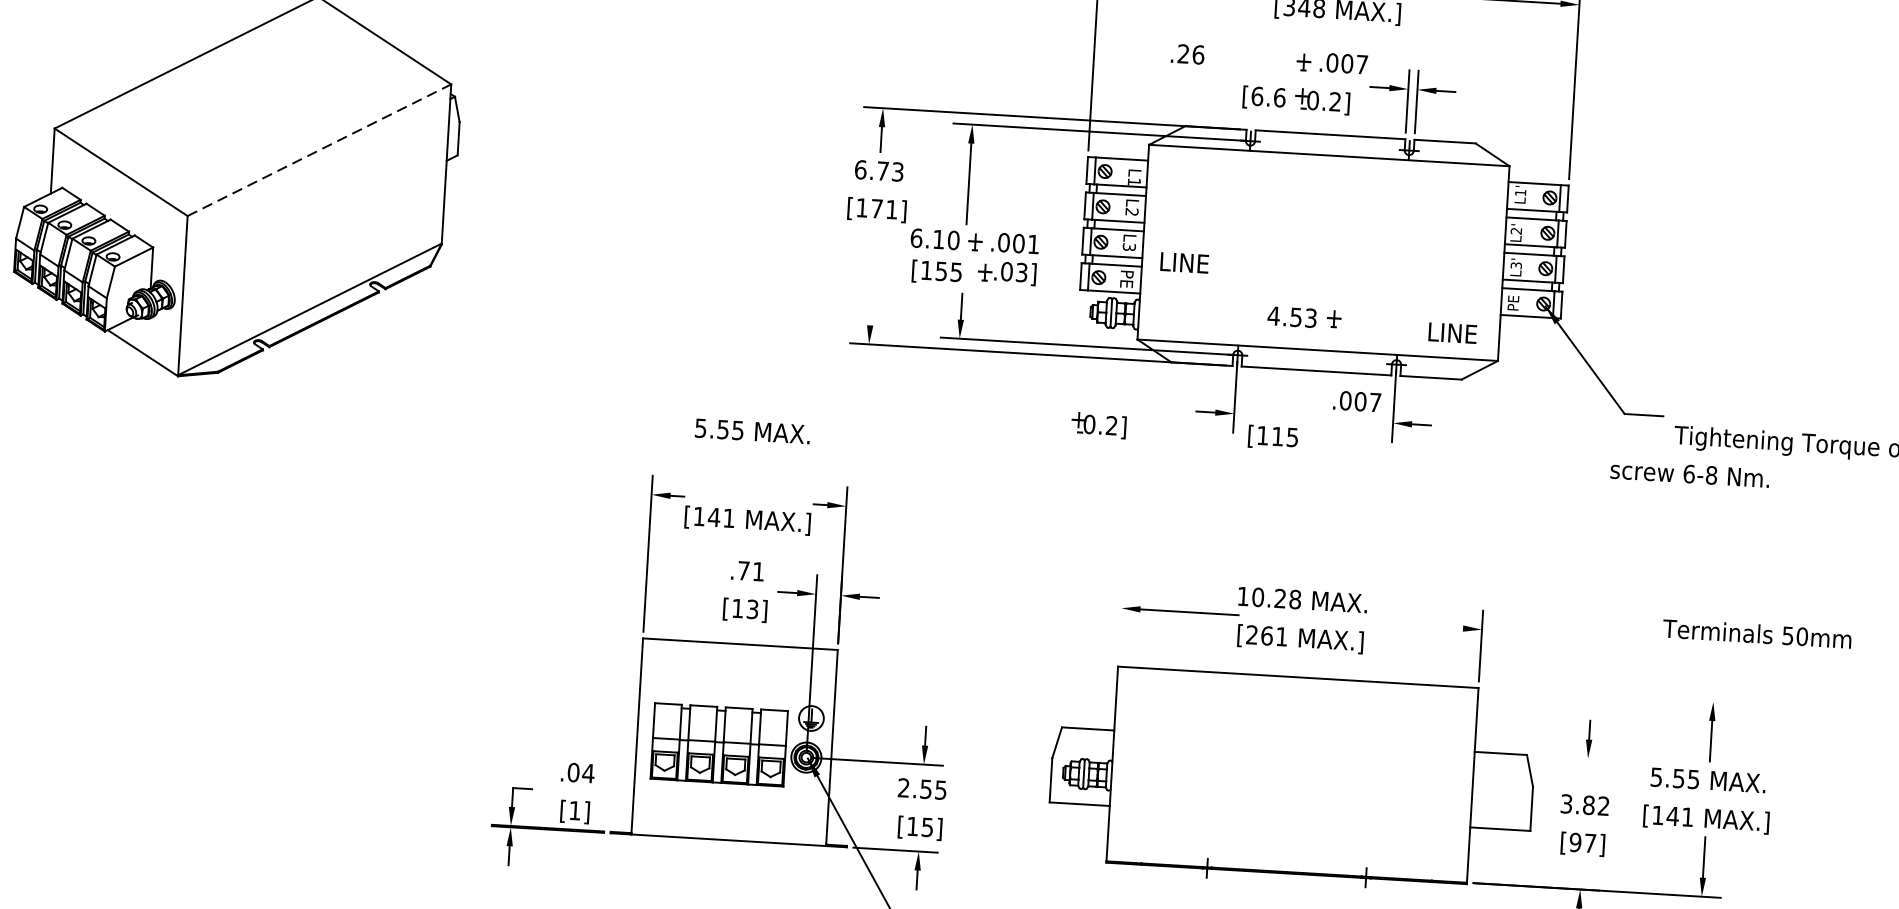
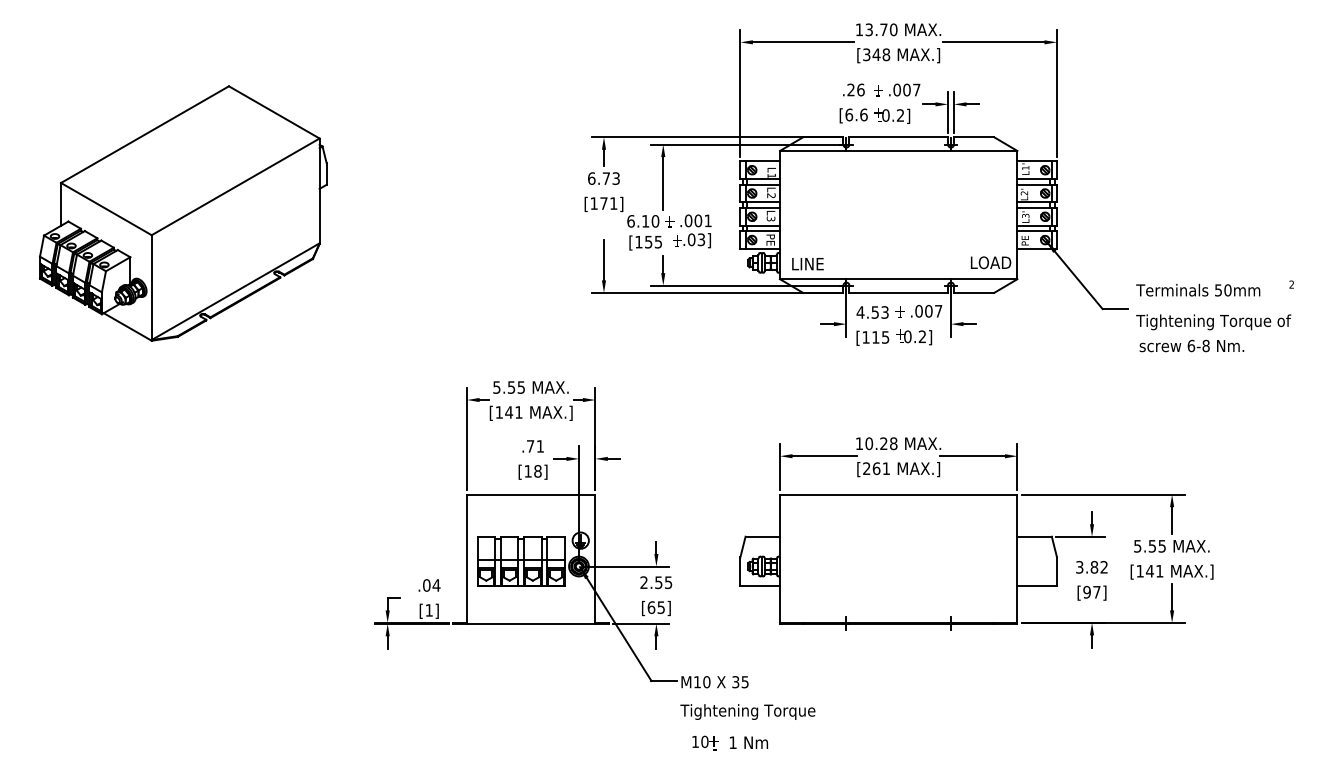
text: (1187, 53) -> (853, 89), moved
line: (319, 149) -> (235, 186), dashed -> solid
text: (1183, 263) -> (807, 264), moved
line: (872, 295) -> (604, 260), added
text: (1304, 317) -> (880, 312), moved
text: (1464, 333) -> (994, 262), LINE -> LOAD
text: (1099, 426) -> (914, 337), moved
text: (751, 431) -> (530, 387), moved
text: (1689, 473) -> (1191, 345), moved
text: (752, 609) -> (537, 471), [13] -> [18]
line: (1121, 623) -> (780, 466), added
line: (1413, 626) -> (972, 456), added
text: (1757, 634) -> (1198, 290), moved
line: (1607, 695) -> (1102, 494), added
line: (1570, 757) -> (1080, 536), added
text: (912, 826) -> (651, 607), [15] -> [65]

